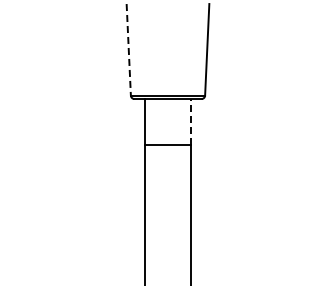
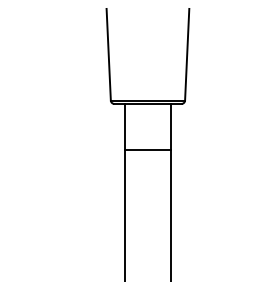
line: (128, 49) -> (108, 54), dashed -> solid
line: (190, 121) -> (170, 126), dashed -> solid

